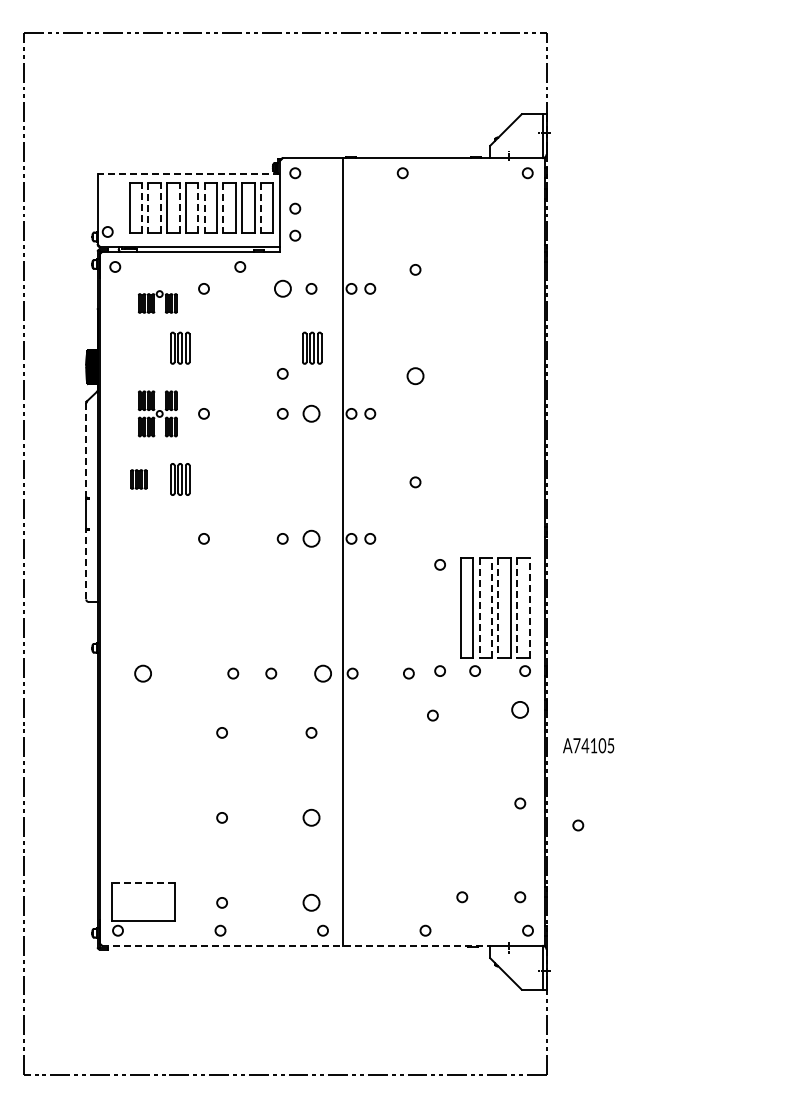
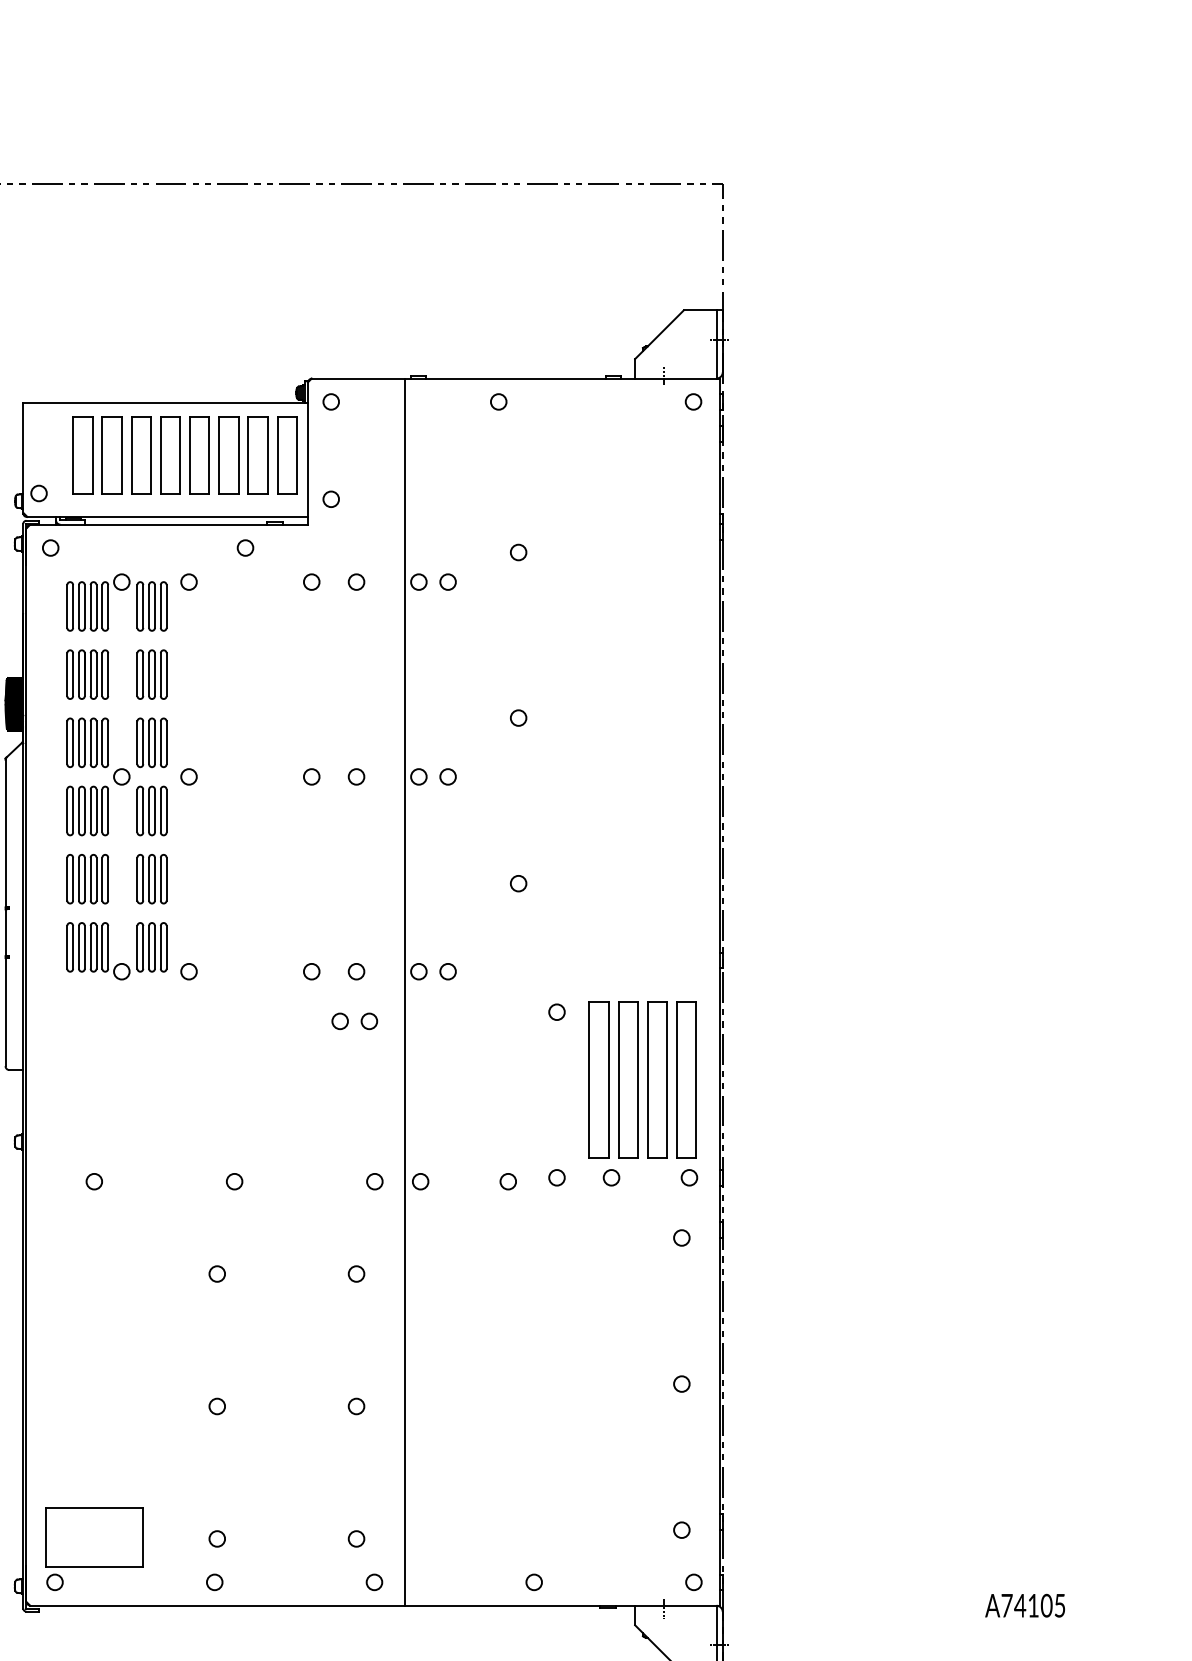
line: (188, 173) -> (164, 402), dashed -> solid
line: (142, 207) -> (93, 455), dashed -> solid
line: (160, 207) -> (121, 455), dashed -> solid
line: (179, 207) -> (150, 455), dashed -> solid
line: (198, 207) -> (180, 455), dashed -> solid
line: (148, 208) -> (102, 456), dashed -> solid
line: (204, 208) -> (189, 456), dashed -> solid
line: (223, 208) -> (219, 456), dashed -> solid
line: (260, 208) -> (277, 456), dashed -> solid
circle: (295, 208) -> (331, 456), removed
circle: (282, 288) -> (311, 581), size x0.62
part: (157, 301) -> (116, 601), size x1.67
part: (138, 347) -> (86, 673), added
part: (312, 347) -> (358, 673), removed
circle: (282, 373) -> (311, 714), removed
circle: (415, 375) -> (518, 717), size x0.62
part: (157, 413) -> (116, 776), size x1.67
circle: (311, 413) -> (356, 776), size x0.62
line: (86, 449) -> (5, 832), dashed -> solid
part: (138, 479) -> (86, 879), size x1.67
part: (157, 525) -> (116, 950), added
circle: (311, 538) -> (356, 971), size x0.62
line: (86, 564) -> (5, 1011), dashed -> solid
part: (310, 570) -> (354, 1021), added
line: (492, 607) -> (638, 1078), dashed -> solid
line: (529, 607) -> (696, 1078), dashed -> solid
line: (479, 608) -> (618, 1080), dashed -> solid
line: (498, 608) -> (647, 1080), dashed -> solid
line: (517, 608) -> (677, 1080), dashed -> solid
circle: (143, 673) -> (94, 1181), size x0.62
circle: (271, 673) -> (294, 1181), removed
circle: (323, 673) -> (375, 1181), size x0.62
circle: (520, 709) -> (682, 1237), size x0.62
circle: (432, 715) -> (545, 1246), removed
text: (588, 745) -> (1025, 1605), moved
circle: (311, 817) -> (356, 1405), size x0.62
circle: (578, 825) -> (772, 1418), removed
line: (142, 883) -> (93, 1508), dashed -> solid
circle: (462, 897) -> (591, 1530), removed
circle: (311, 902) -> (356, 1538), size x0.62
line: (296, 945) -> (333, 1605), dashed -> solid

